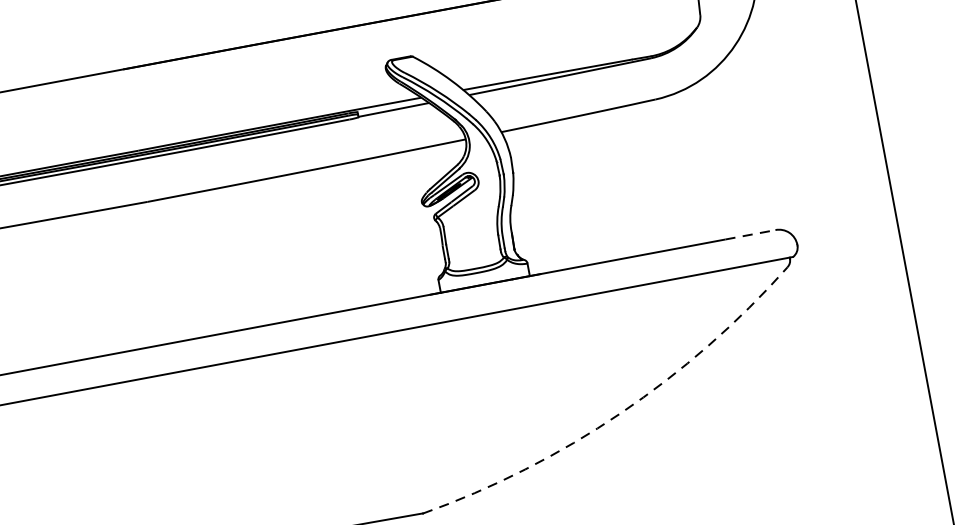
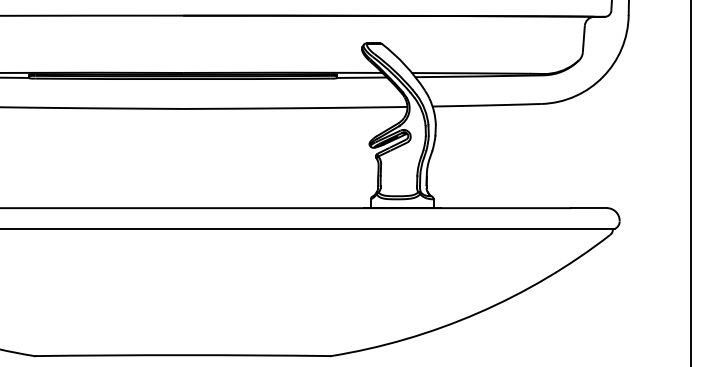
line: (751, 235) -> (589, 208), dashed -> solid
arc: (621, 413) -> (478, 313), dashed -> solid

